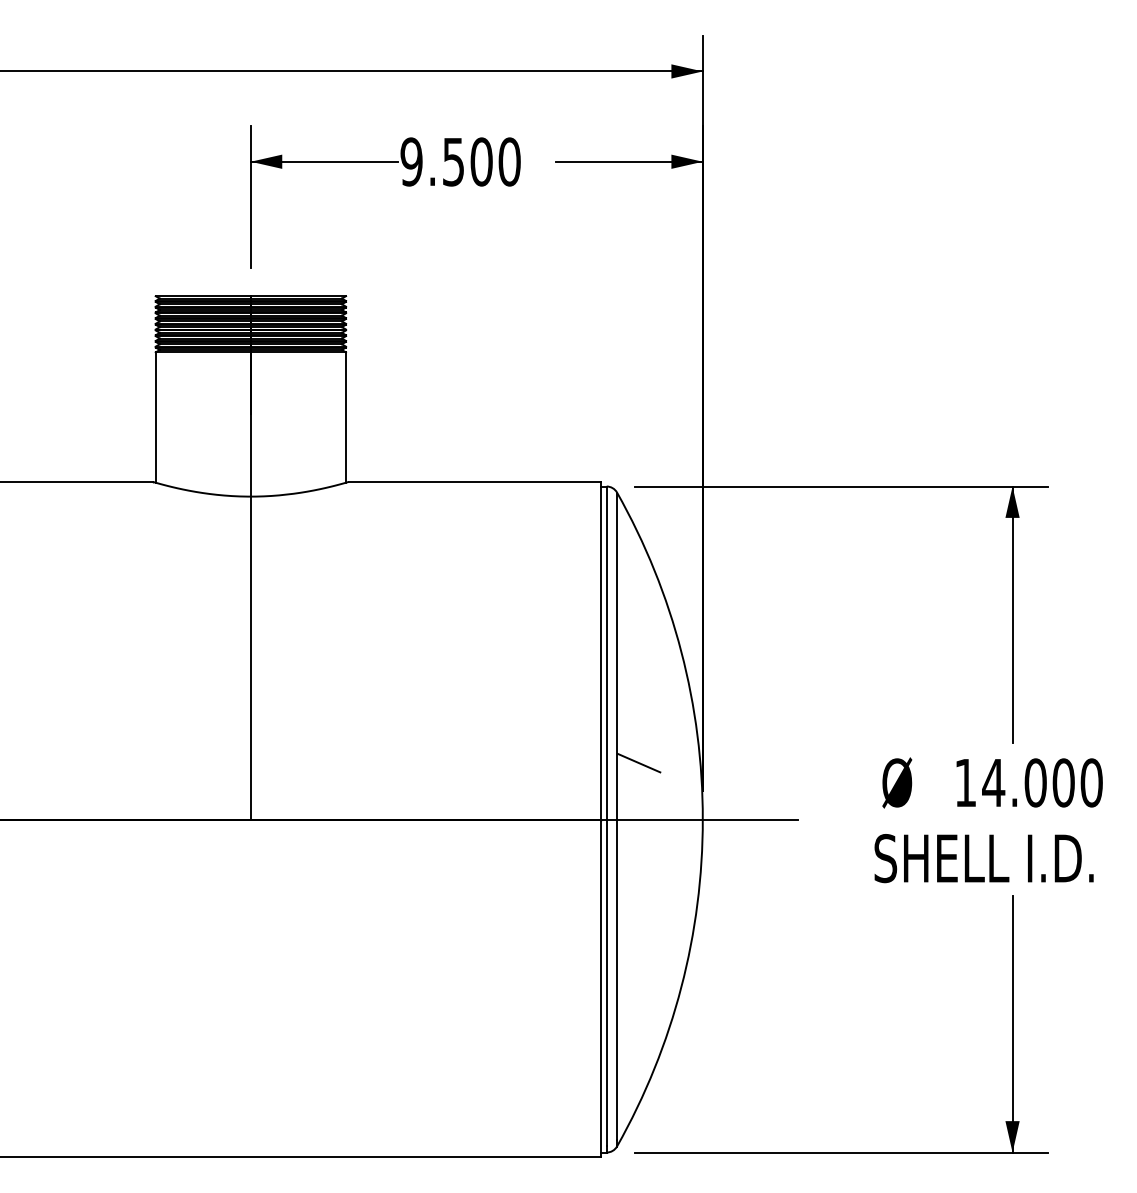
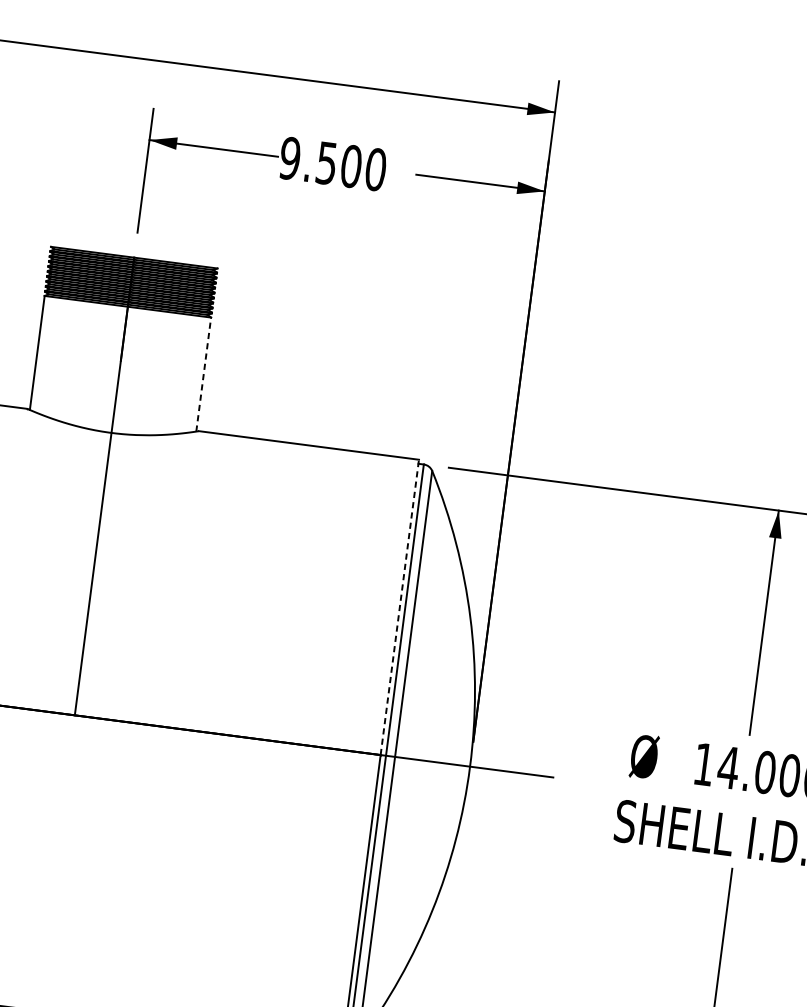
line: (346, 417) -> (204, 374), solid -> dashed
line: (600, 650) -> (399, 607), solid -> dashed
line: (639, 762) -> (421, 709), removed

